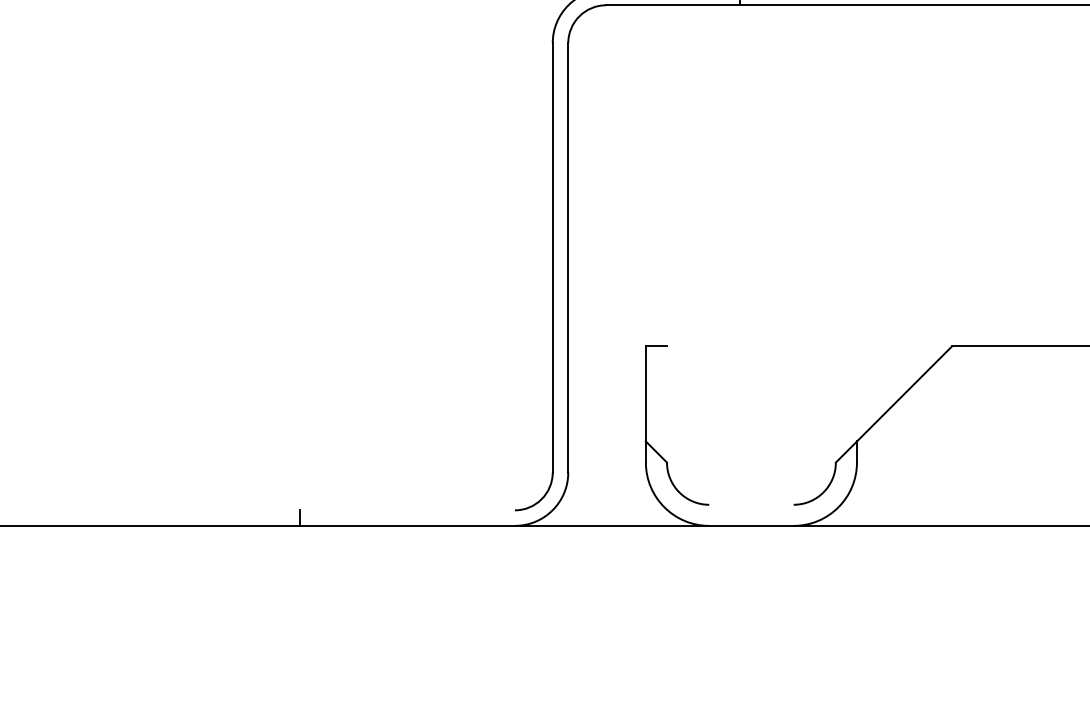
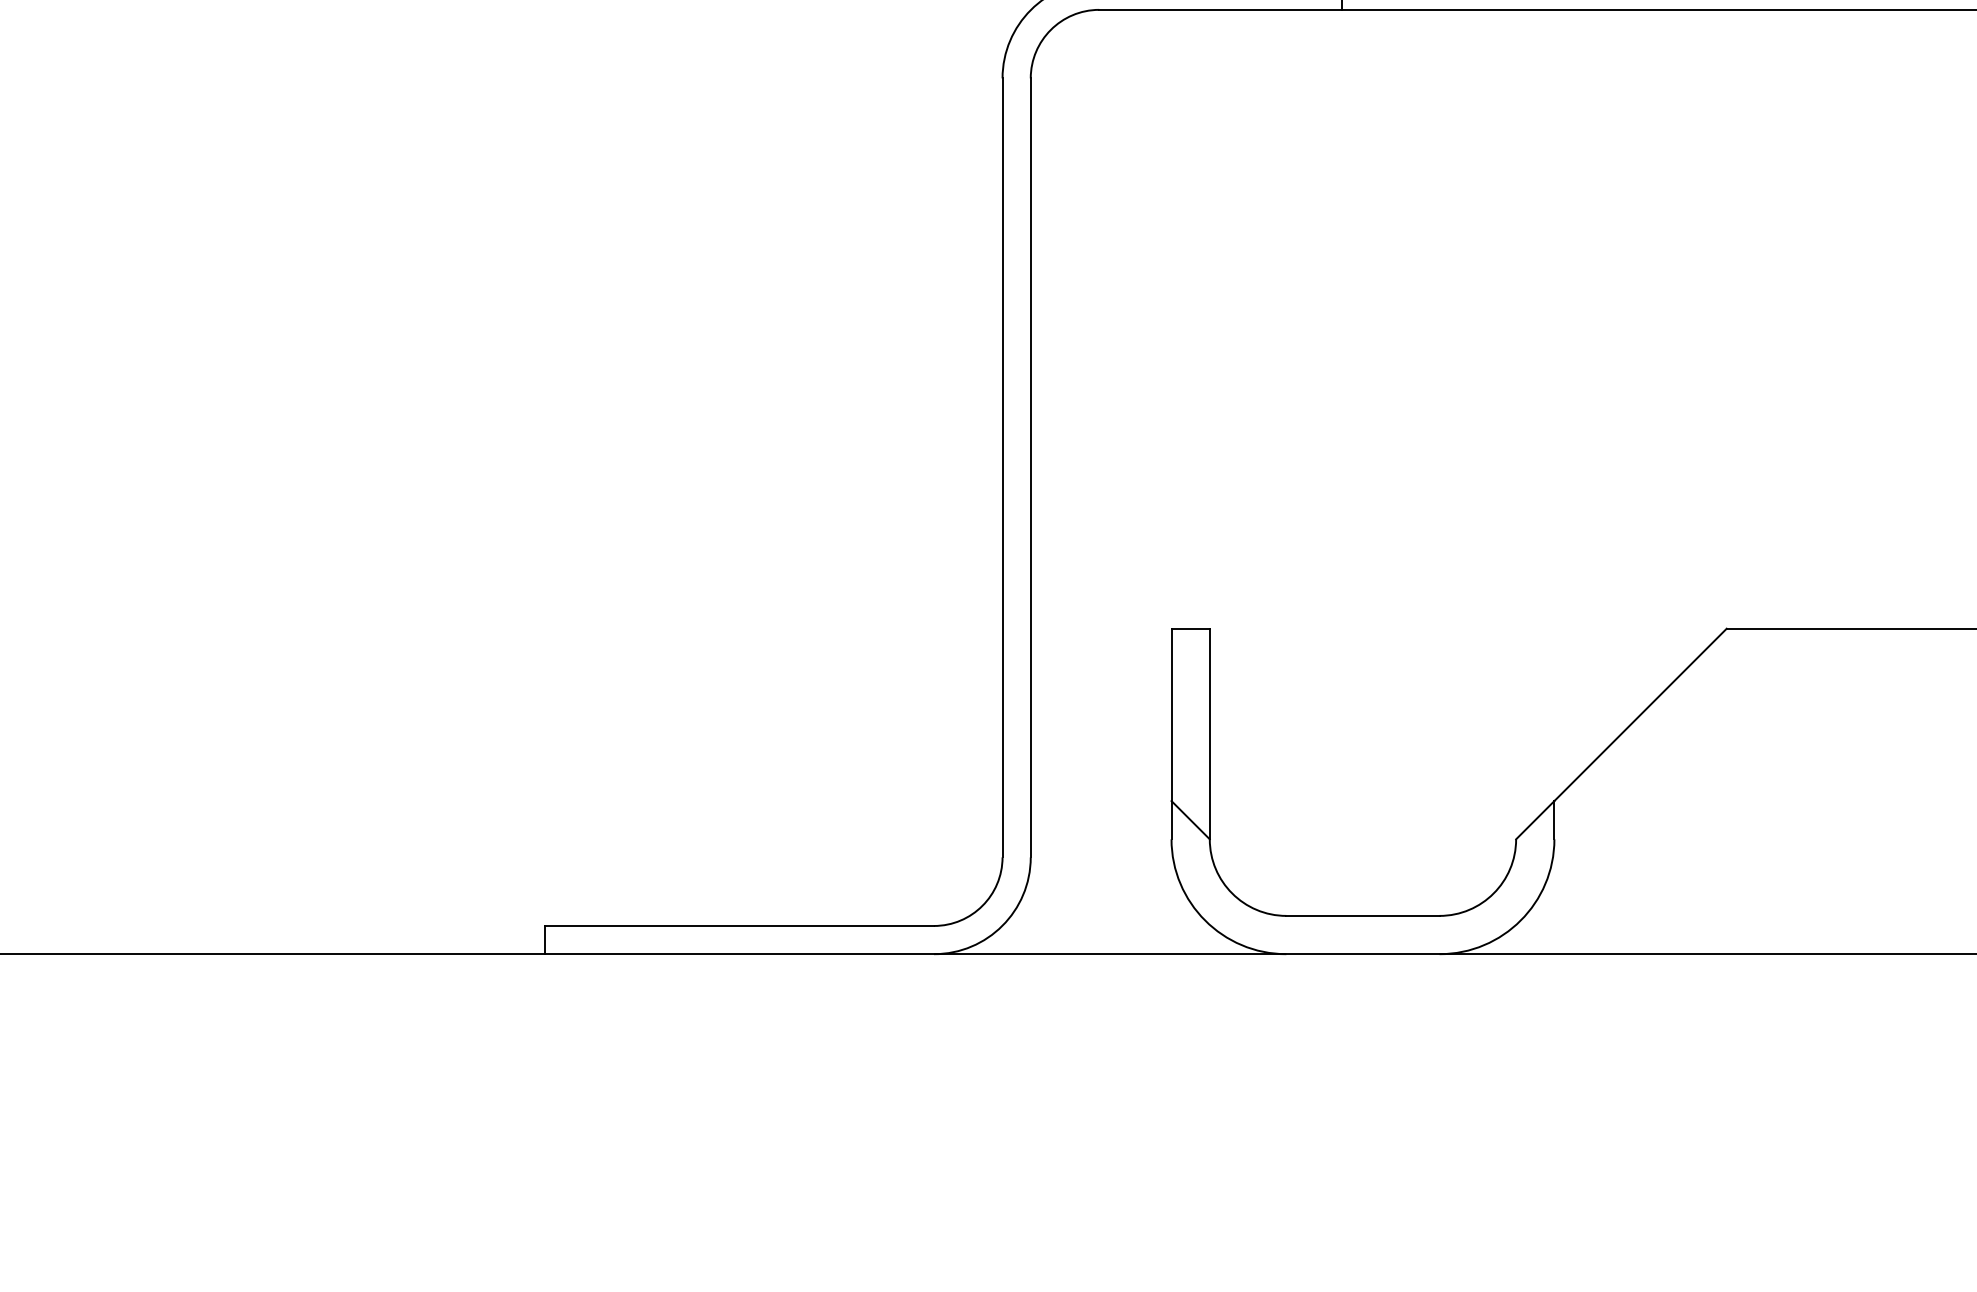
line: (667, 404) -> (1210, 733), added
line: (751, 504) -> (1363, 915), added
line: (407, 510) -> (739, 926), added

